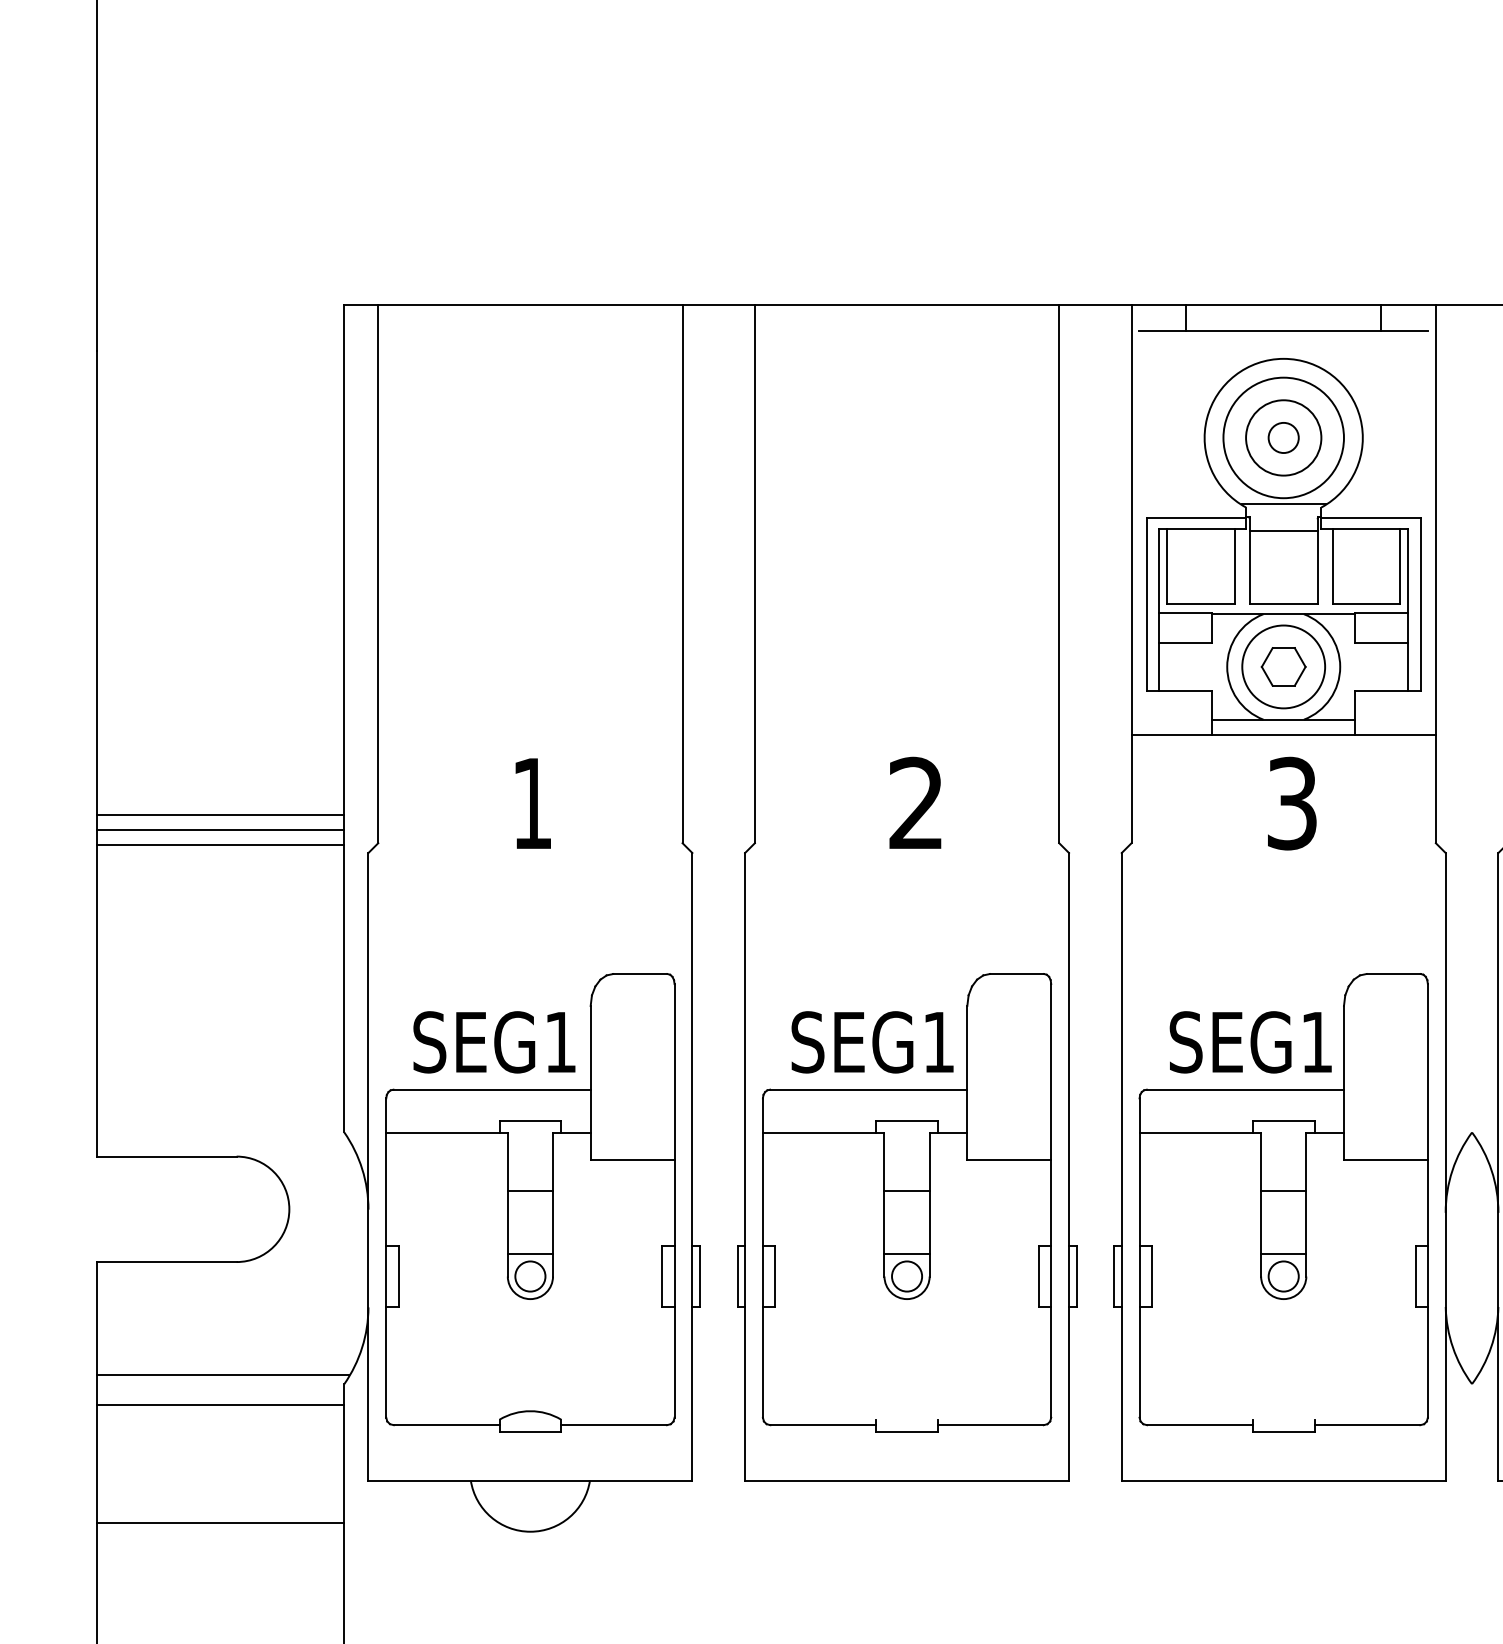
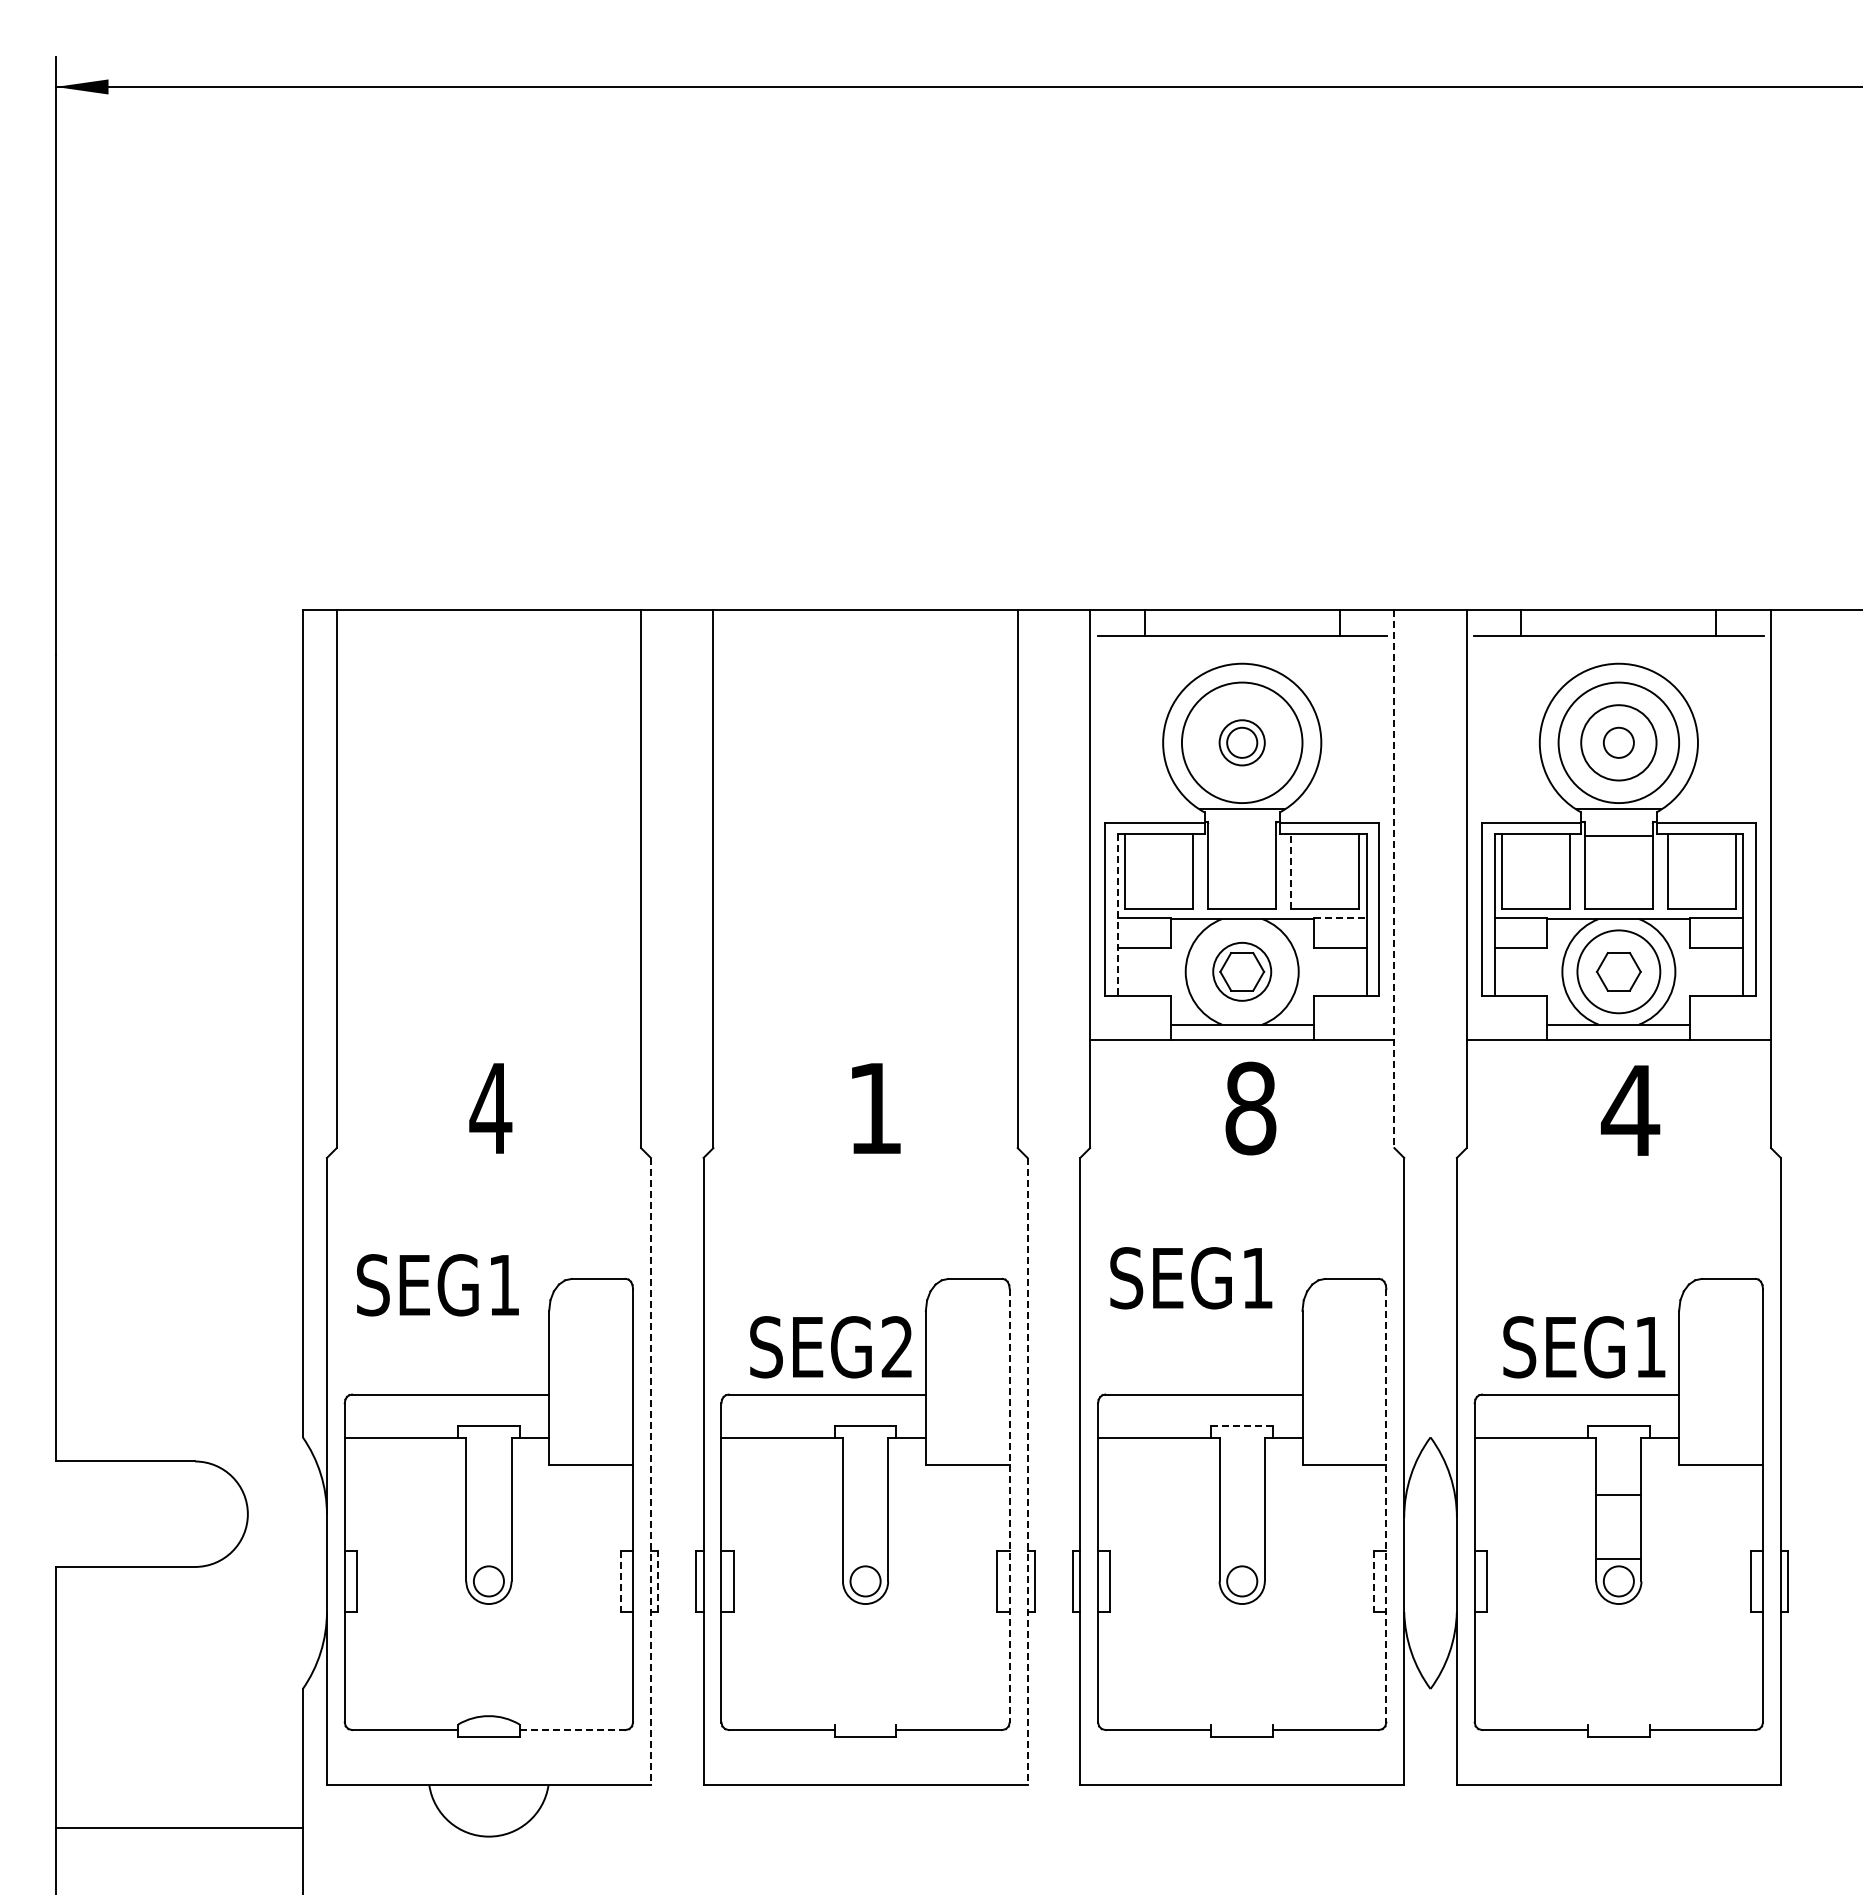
circle: (1282, 437) -> (1241, 742), size x0.6
line: (1283, 531) -> (1242, 836), removed
line: (1332, 565) -> (1291, 870), solid -> dashed
line: (1435, 574) -> (1394, 879), solid -> dashed
line: (1158, 609) -> (1117, 914), solid -> dashed
line: (1381, 612) -> (1340, 917), solid -> dashed
circle: (1282, 666) -> (1241, 971), size x0.7
text: (915, 802) -> (874, 1107), 2 -> 1
text: (531, 803) -> (490, 1108), 1 -> 4
text: (1291, 803) -> (1250, 1108), 3 -> 8
line: (219, 814) -> (178, 1119), removed
line: (219, 829) -> (178, 1134), removed
line: (219, 844) -> (178, 1149), removed
text: (937, 1041) -> (896, 1346), SEG1 -> SEG2
text: (493, 1042) -> (437, 1285), moved
text: (1250, 1042) -> (1191, 1278), moved
line: (1283, 1121) -> (1242, 1426), solid -> dashed
line: (691, 1166) -> (650, 1471), solid -> dashed
line: (1068, 1166) -> (1027, 1471), solid -> dashed
line: (529, 1190) -> (488, 1495), removed
line: (906, 1190) -> (865, 1495), removed
line: (1282, 1190) -> (1241, 1495), removed
line: (1050, 1200) -> (1009, 1505), solid -> dashed
line: (1427, 1200) -> (1386, 1505), solid -> dashed
line: (529, 1253) -> (488, 1558), removed
line: (906, 1253) -> (865, 1558), removed
line: (1282, 1253) -> (1241, 1558), removed
line: (661, 1276) -> (620, 1581), solid -> dashed
line: (699, 1276) -> (658, 1581), solid -> dashed
line: (1415, 1276) -> (1374, 1581), solid -> dashed
line: (222, 1374) -> (181, 1679), removed
line: (219, 1405) -> (178, 1710), removed
line: (613, 1425) -> (572, 1730), solid -> dashed

